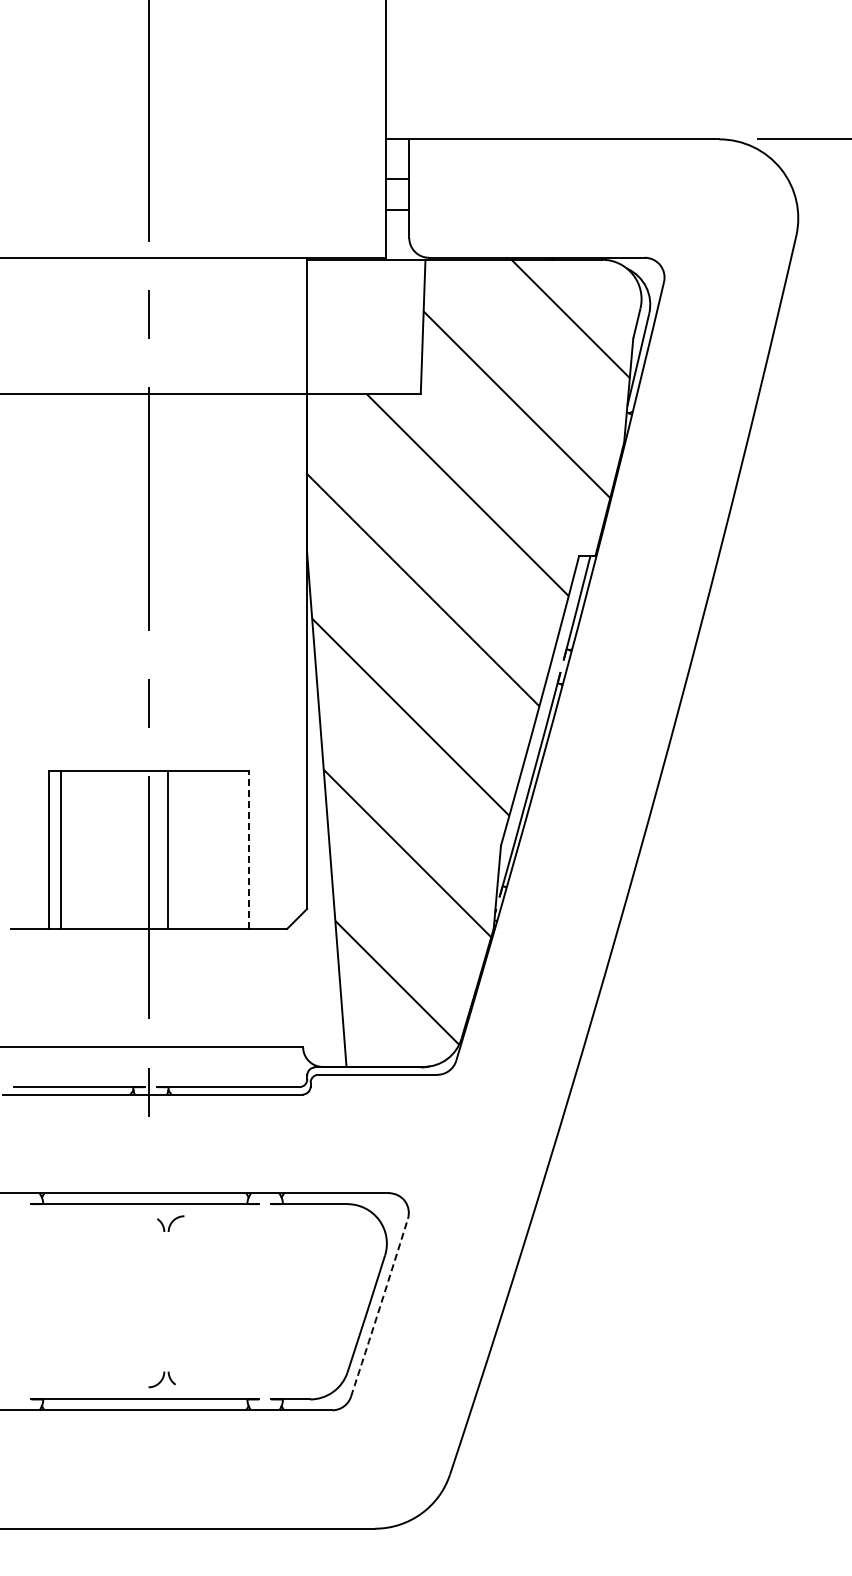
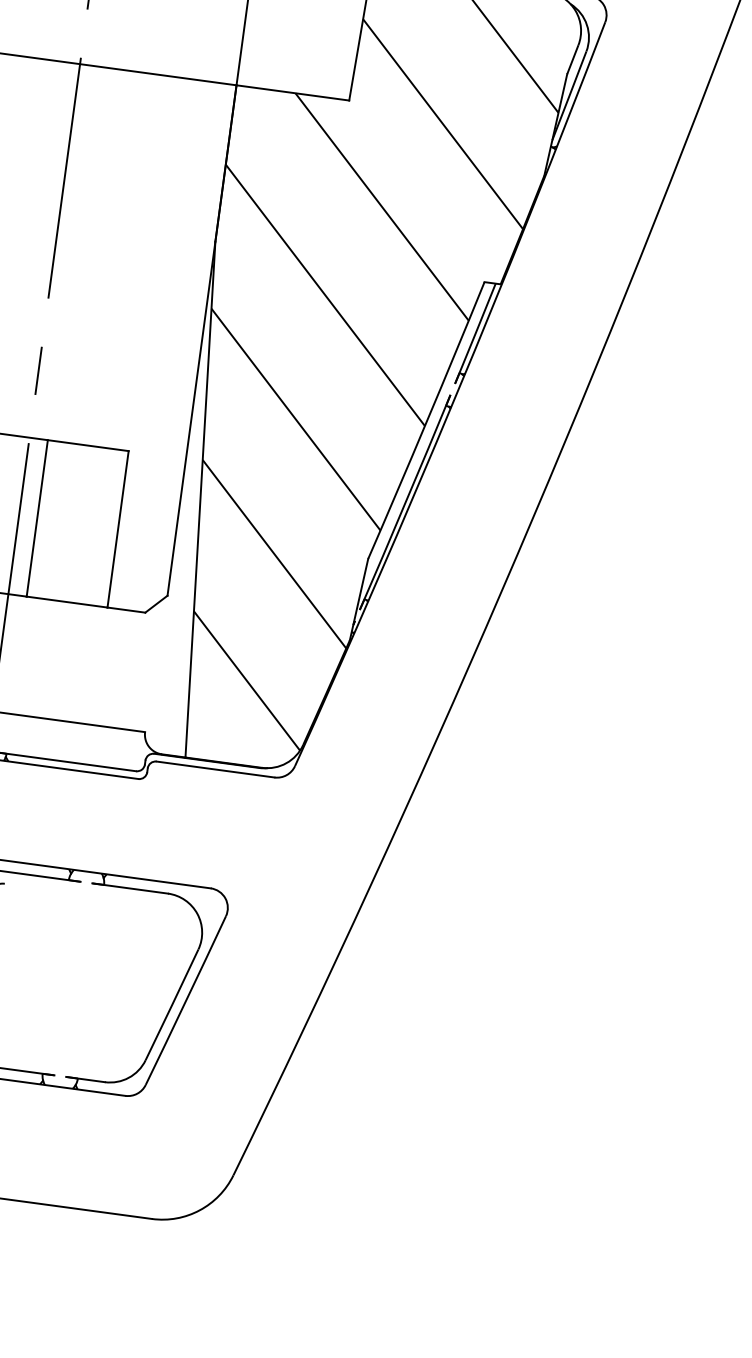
line: (249, 849) -> (118, 529), dashed -> solid
arc: (379, 1307) -> (185, 1000), dashed -> solid

